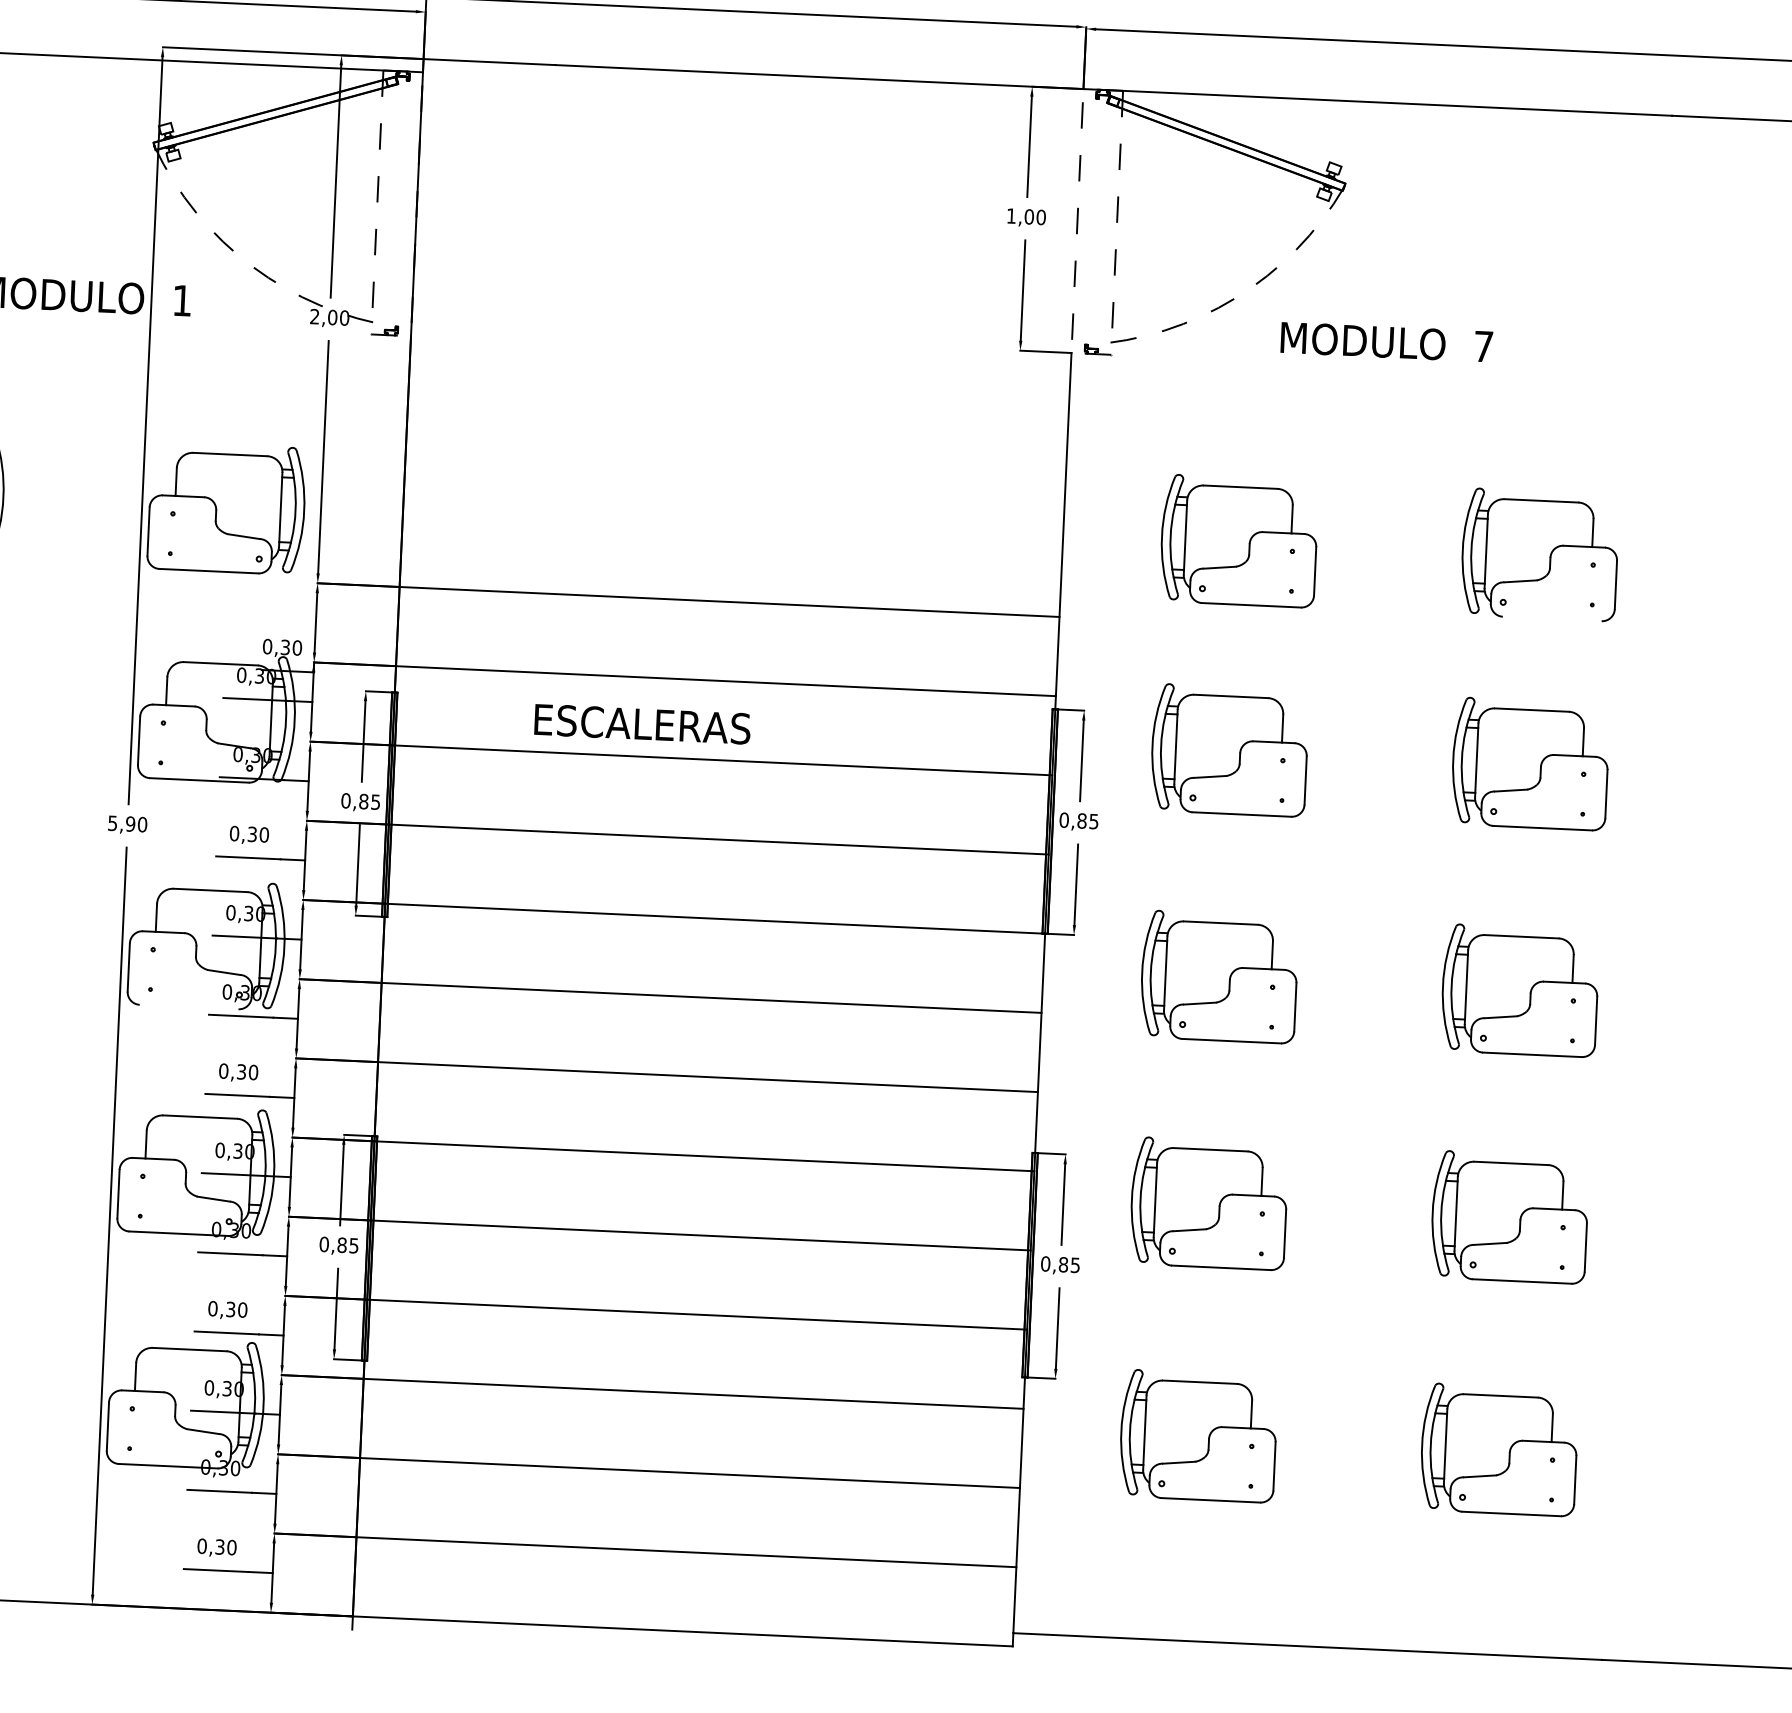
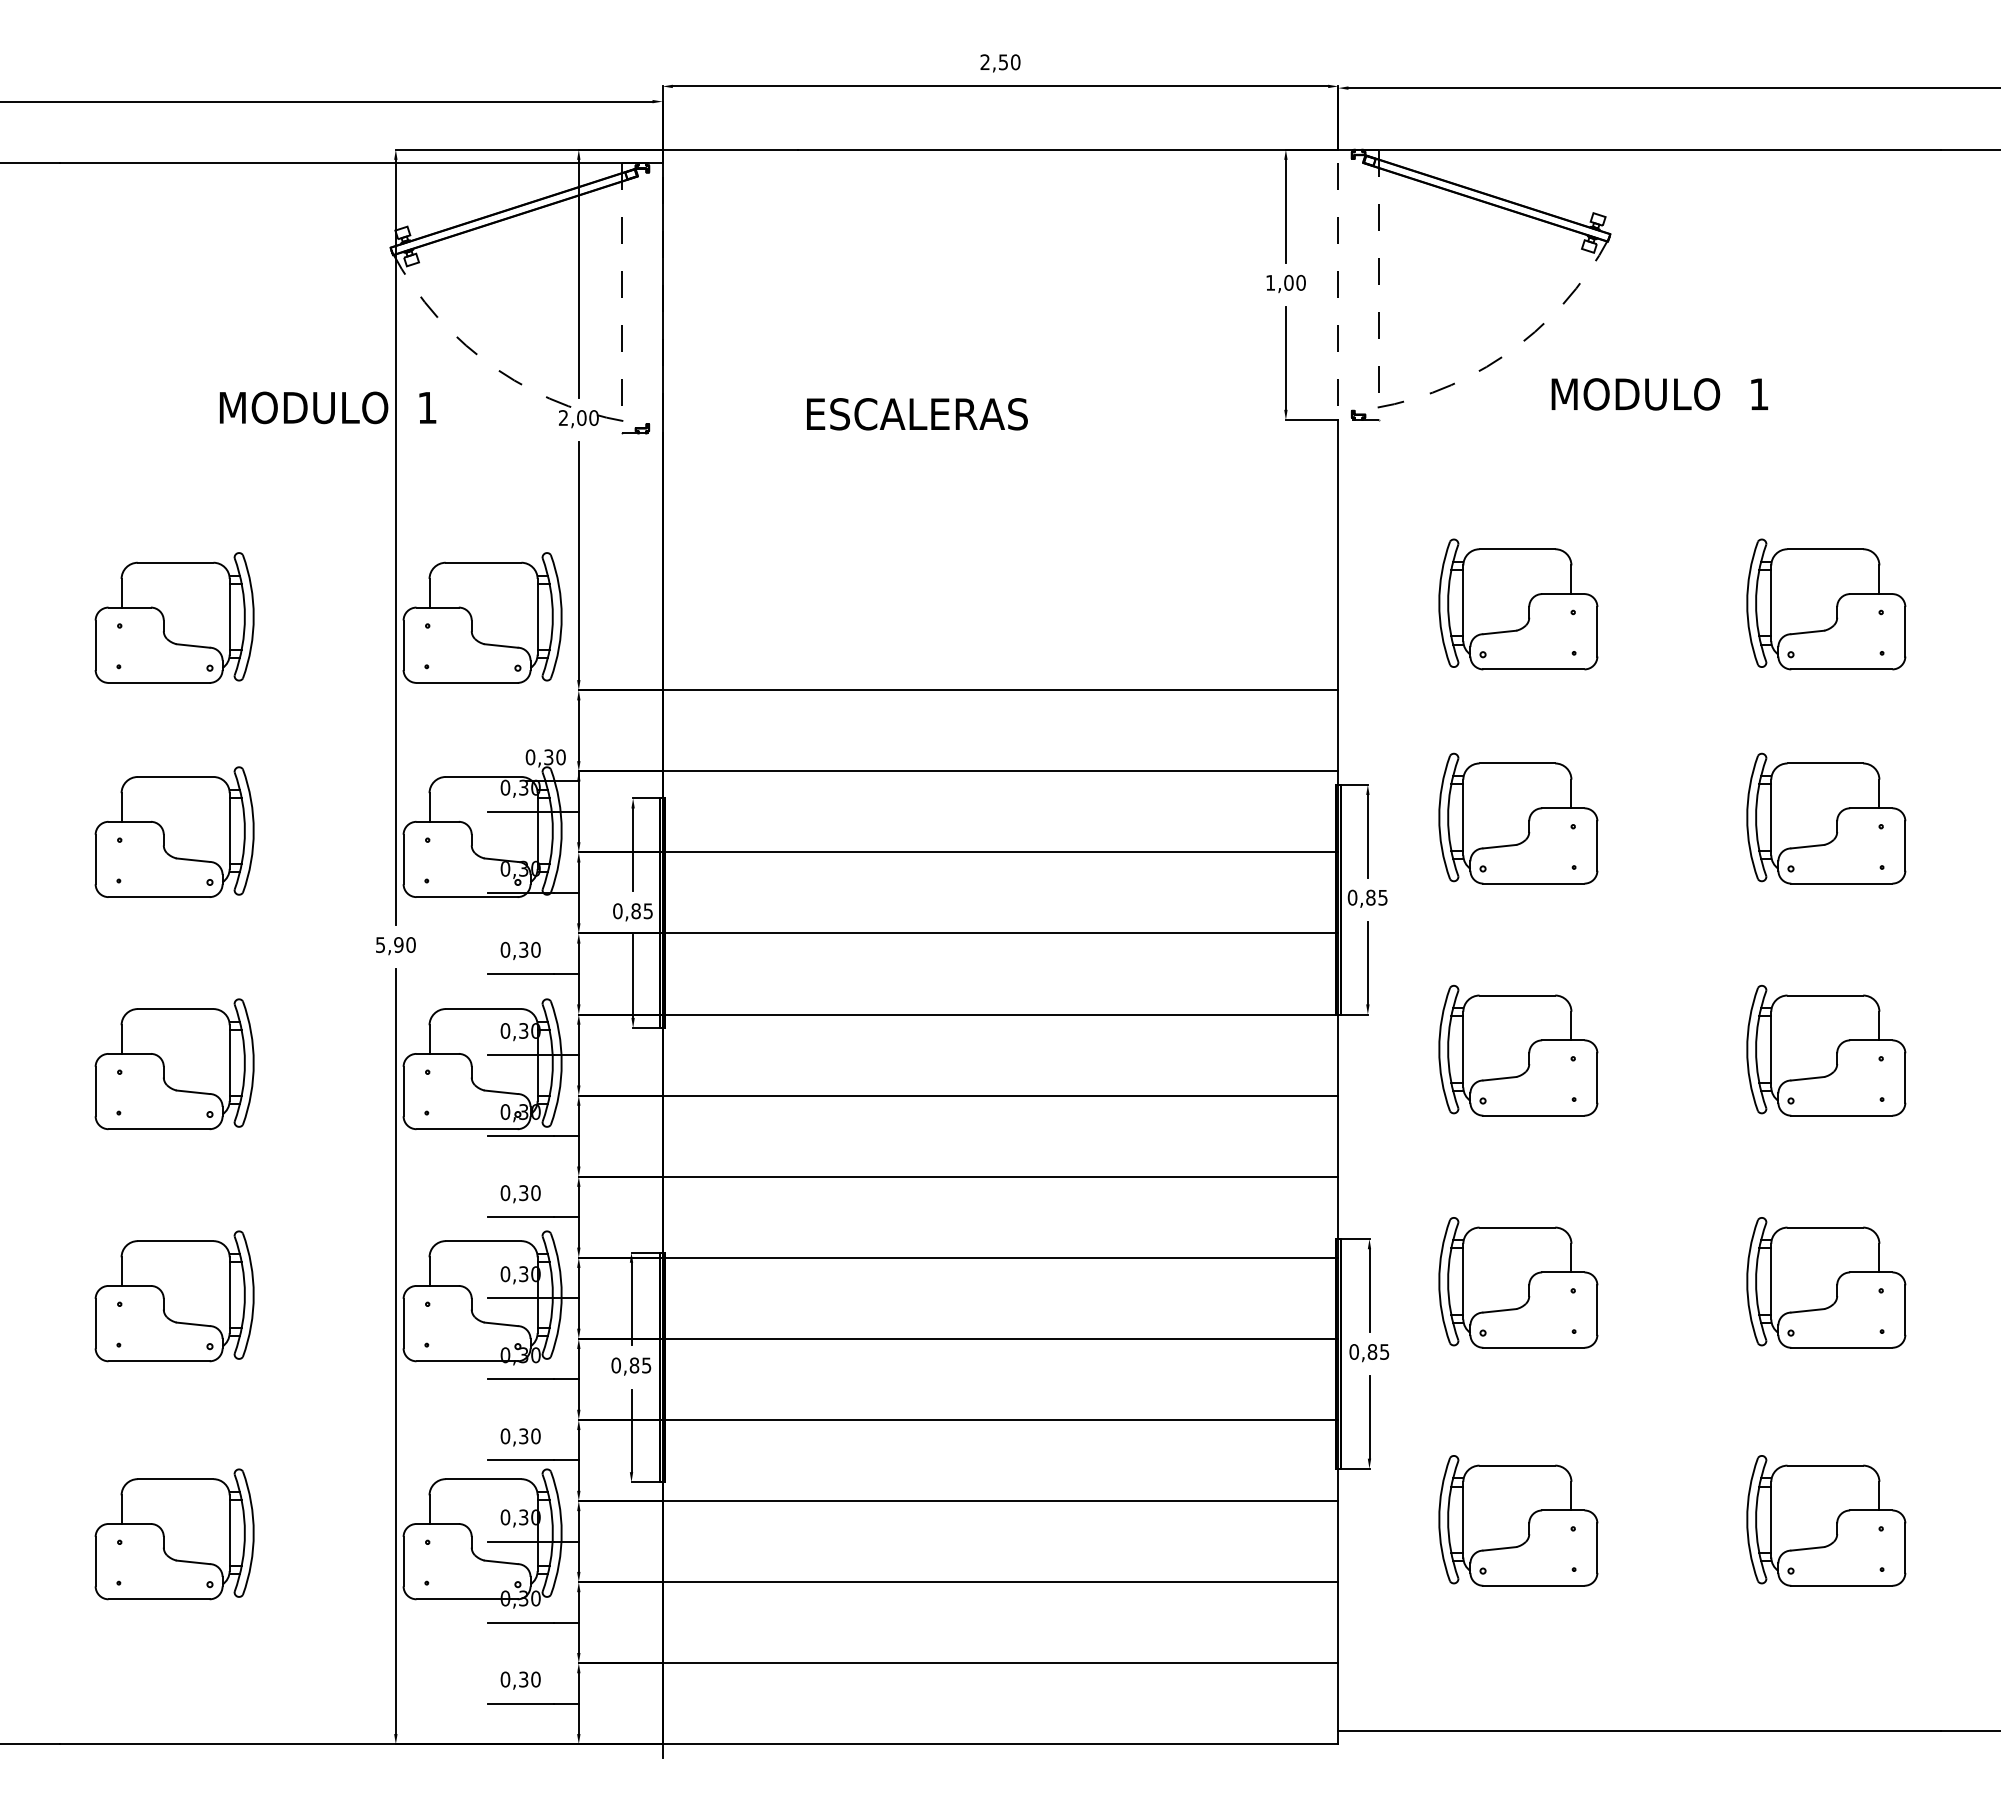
text: (1484, 345) -> (1759, 393), 7 -> 1
line: (1551, 619) -> (1841, 669), added
text: (642, 724) -> (917, 414), moved
line: (188, 1007) -> (466, 1129), added

